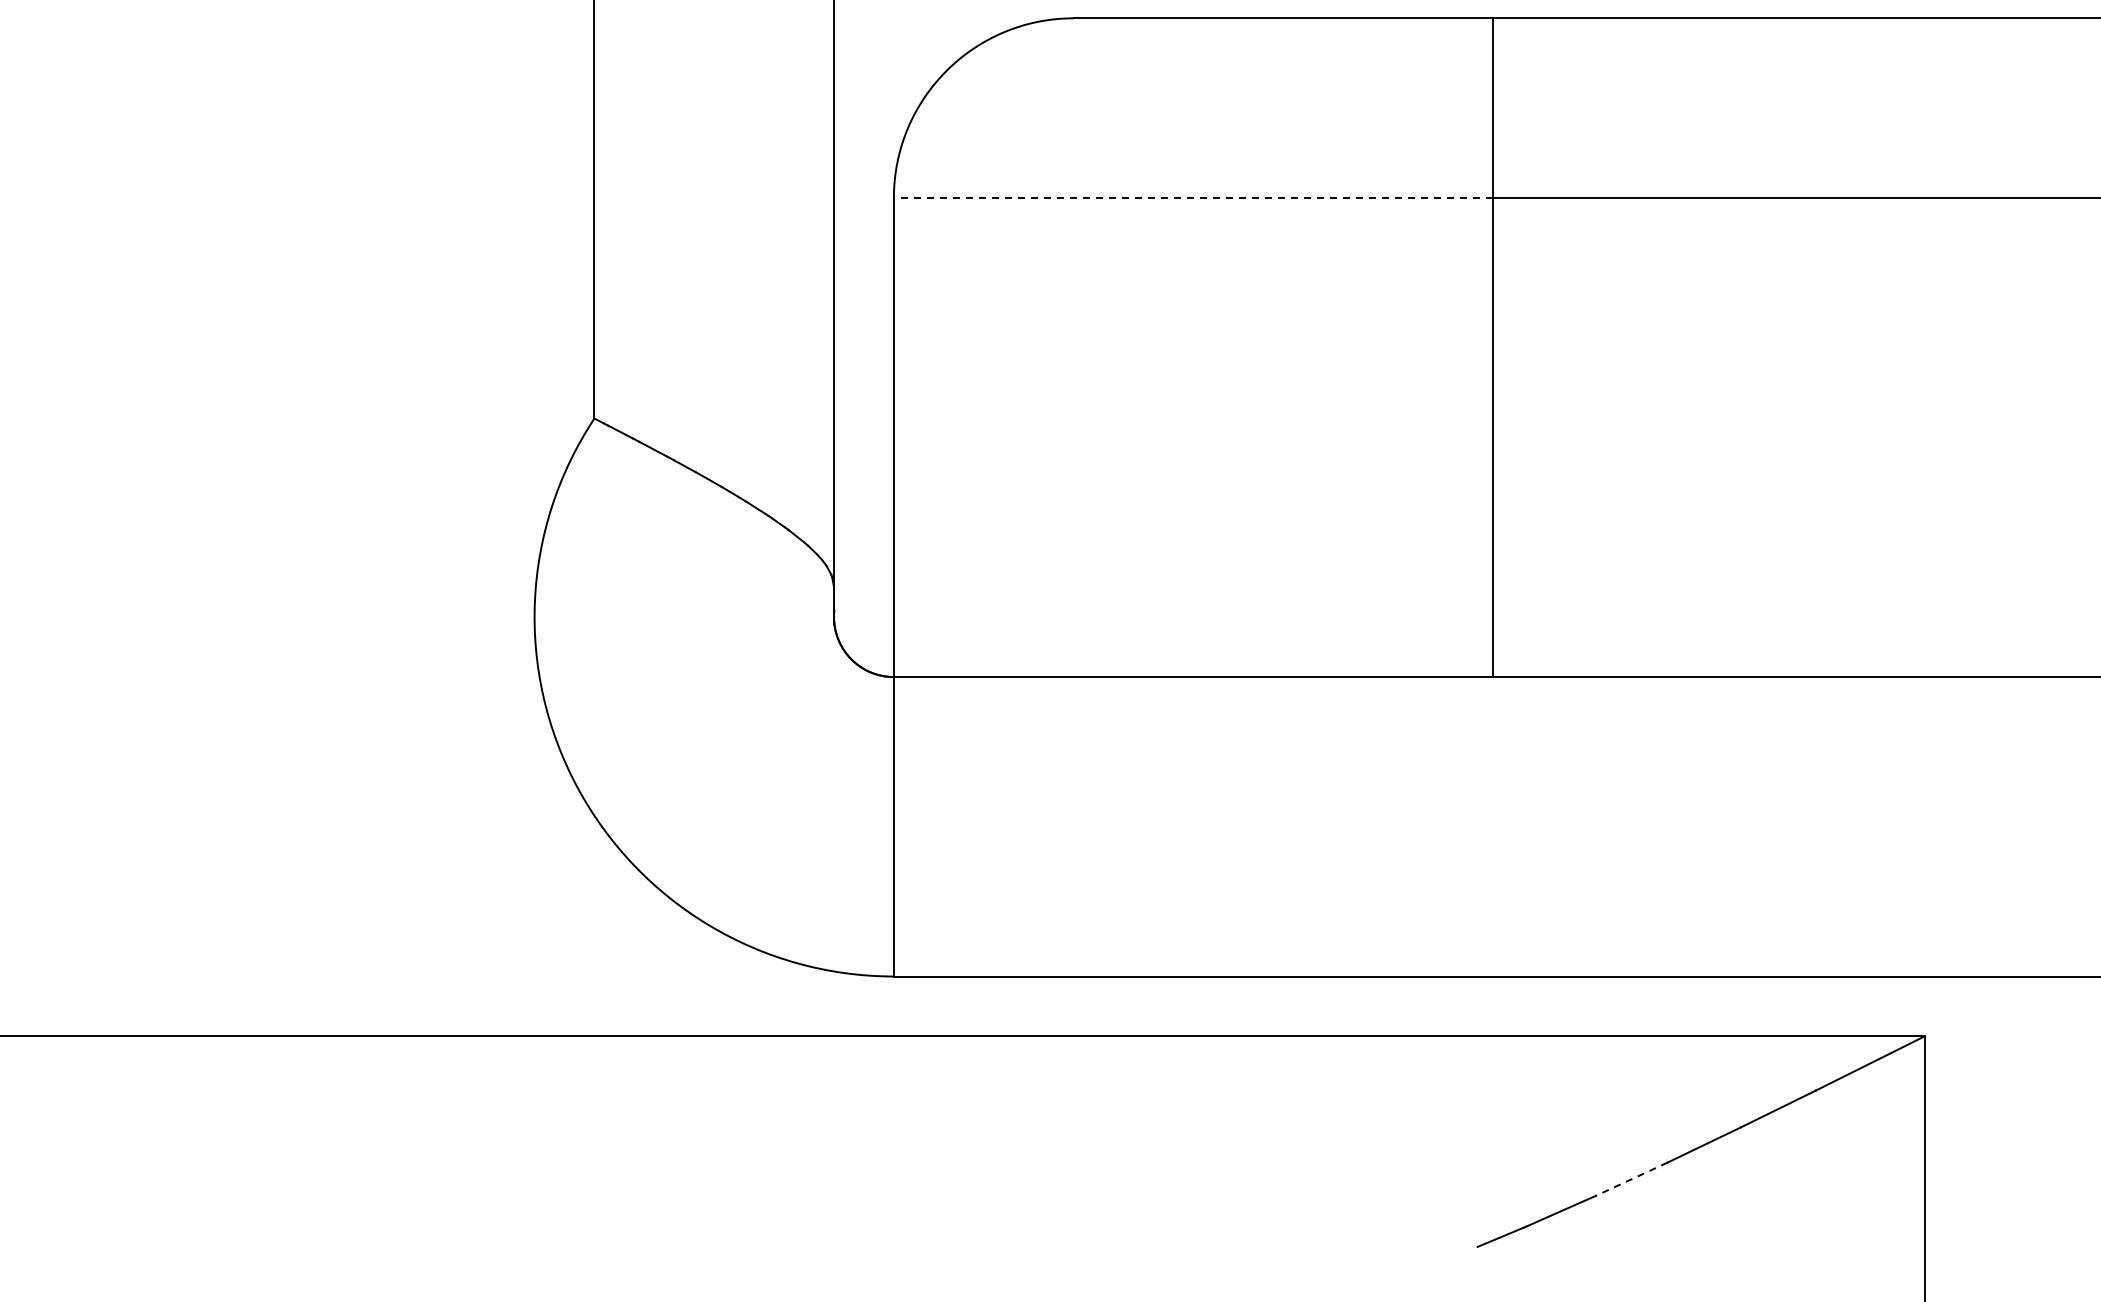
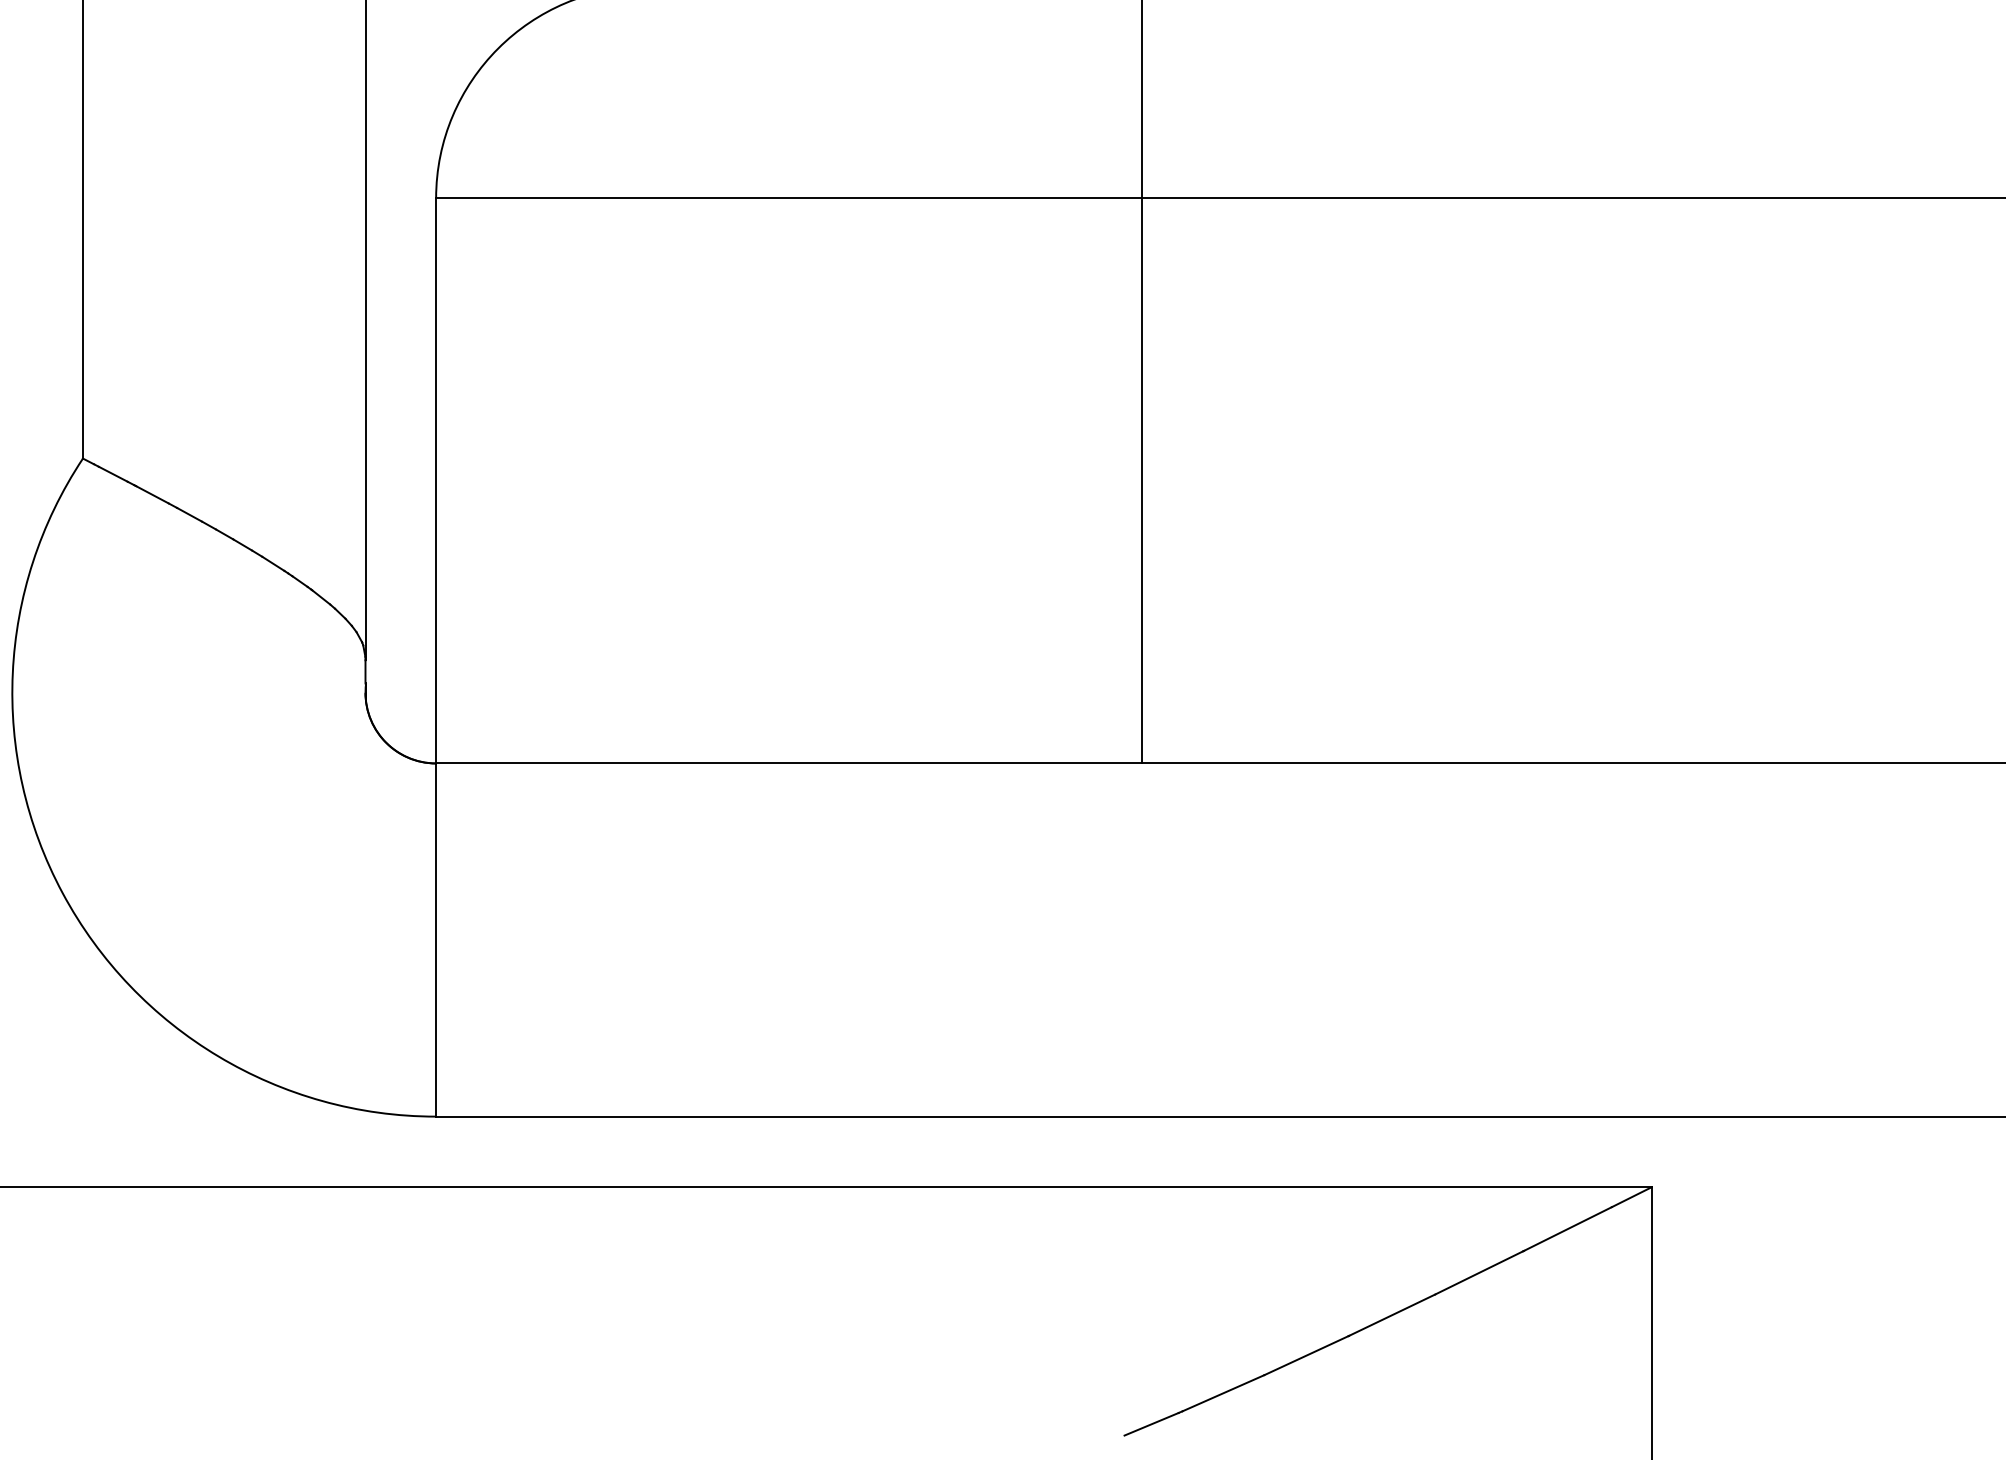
line: (1192, 197) -> (788, 197), dashed -> solid
line: (1631, 1179) -> (1306, 1356), dashed -> solid

